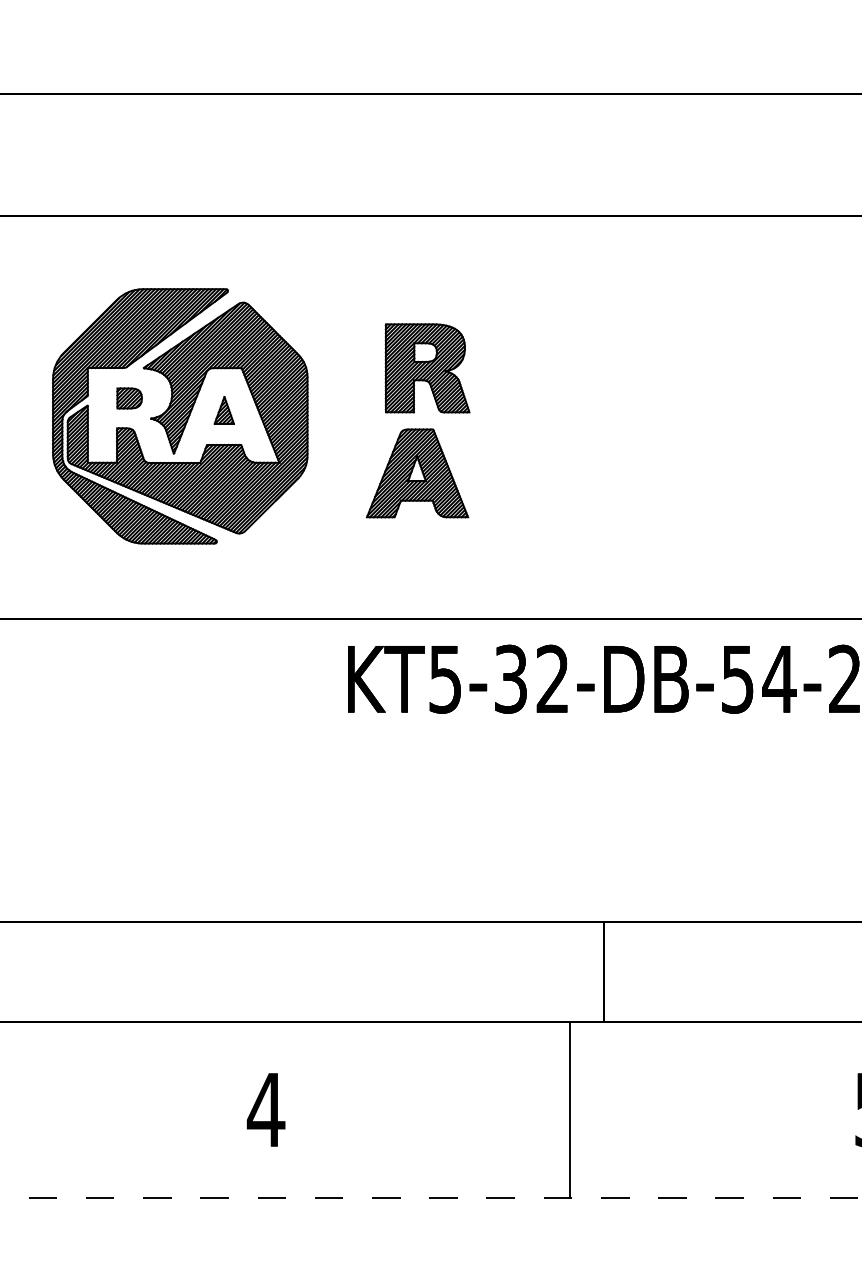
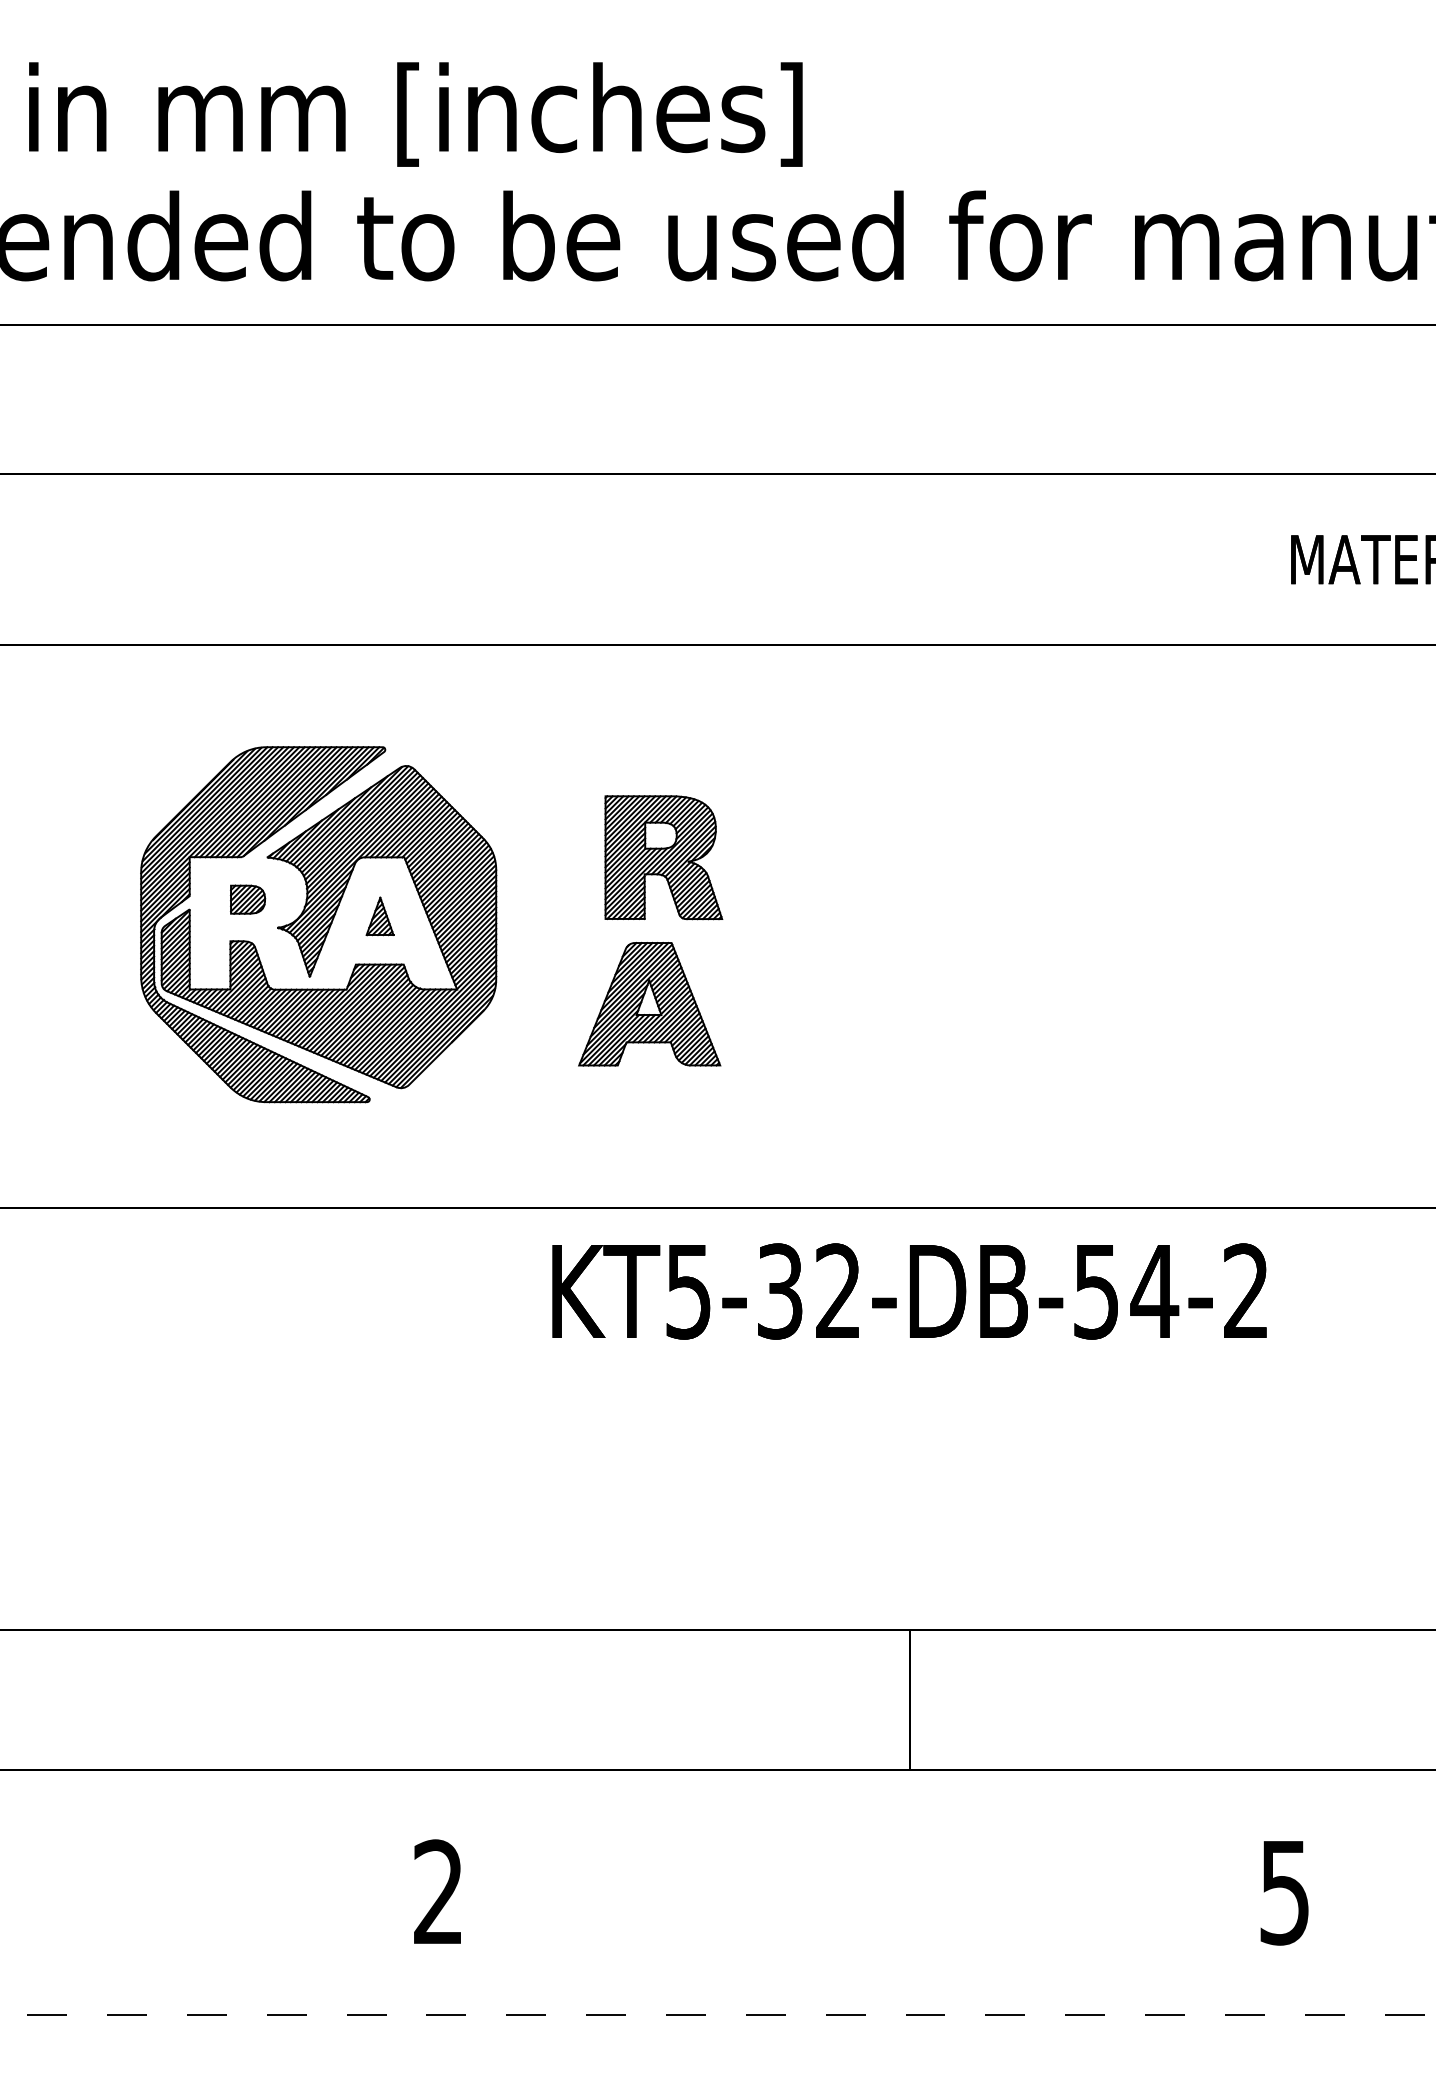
text: (266, 1109) -> (438, 1891), 4 -> 2
line: (570, 1110) -> (862, 1892), removed

